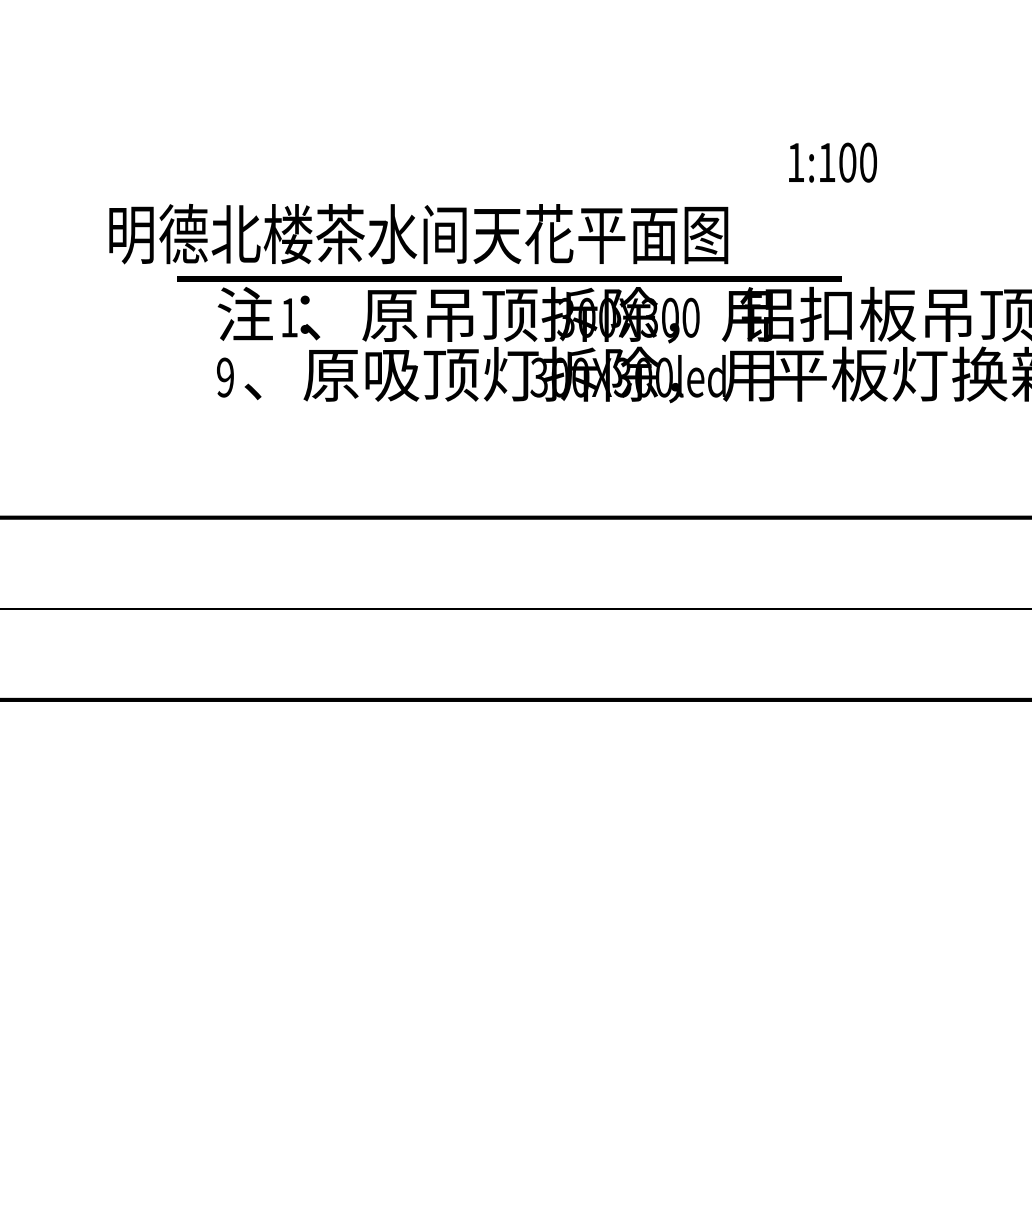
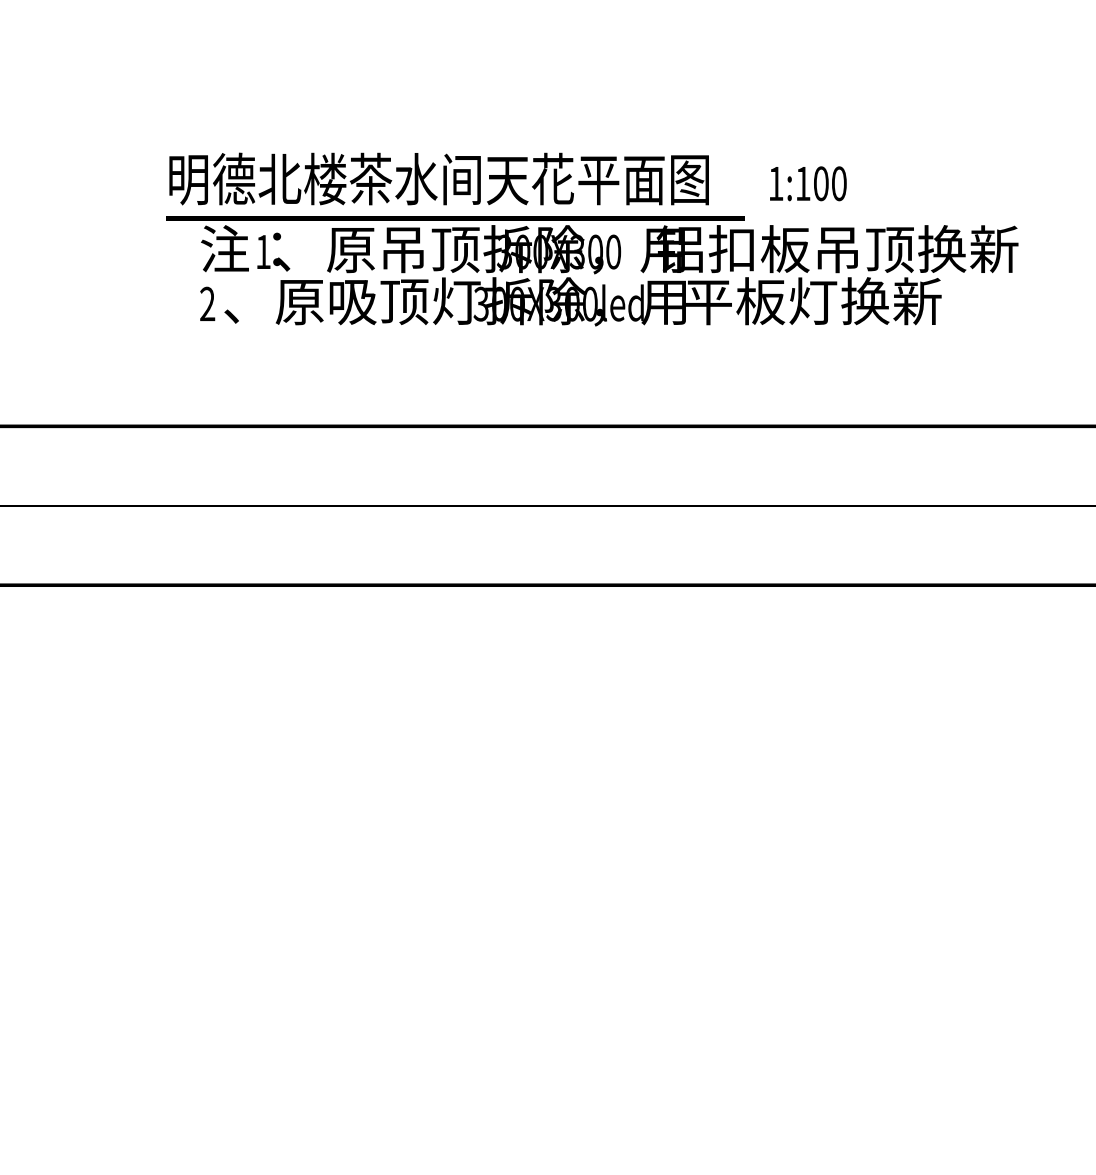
text: (833, 162) -> (808, 183), moved
text: (417, 233) -> (438, 178), moved
text: (225, 377) -> (207, 304), 9 -> 2

